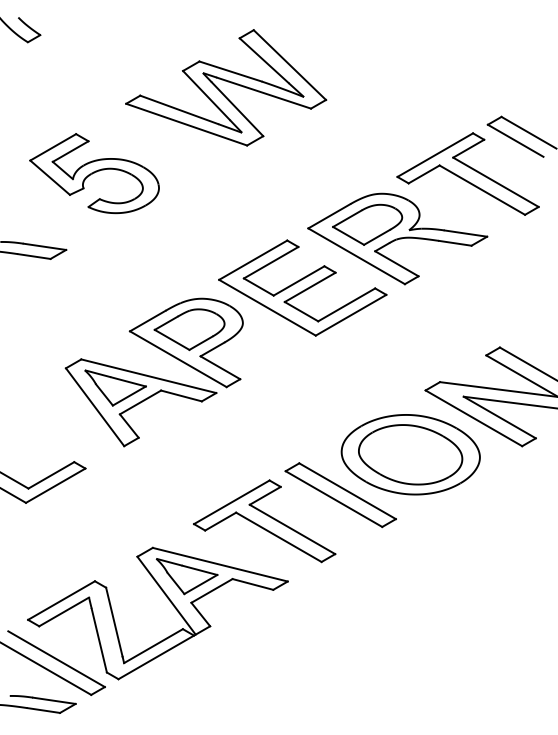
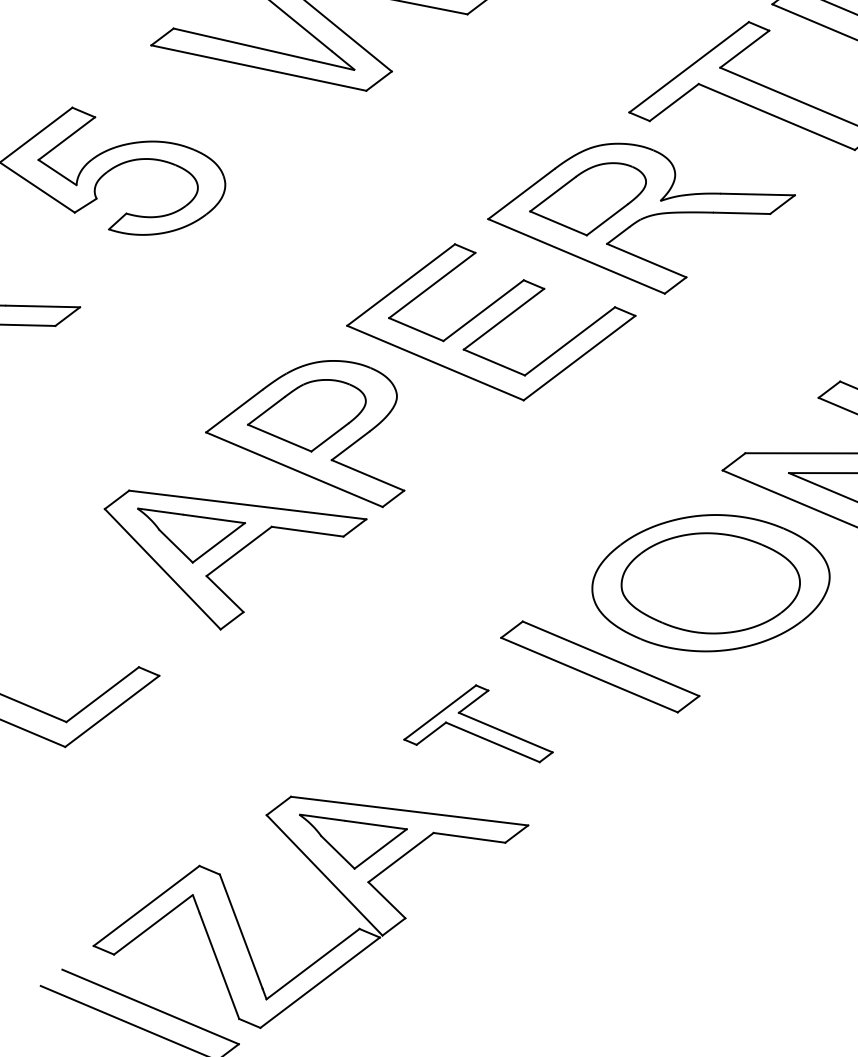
part: (264, 521) -> (475, 728), size x0.6

